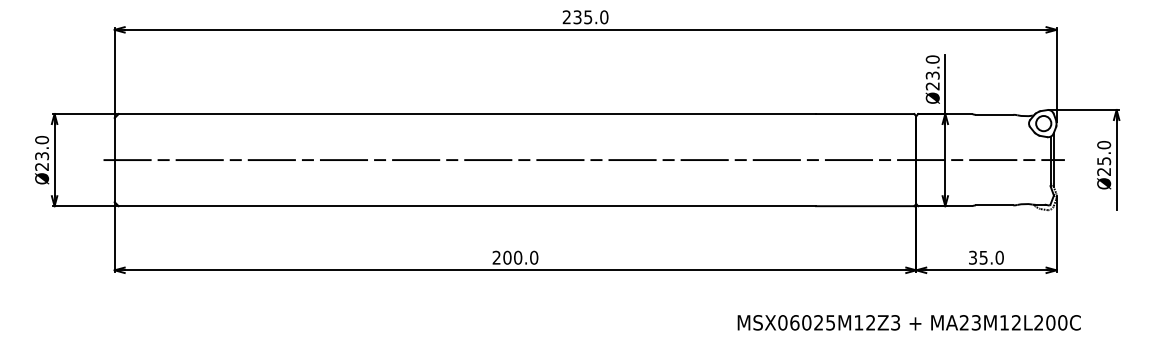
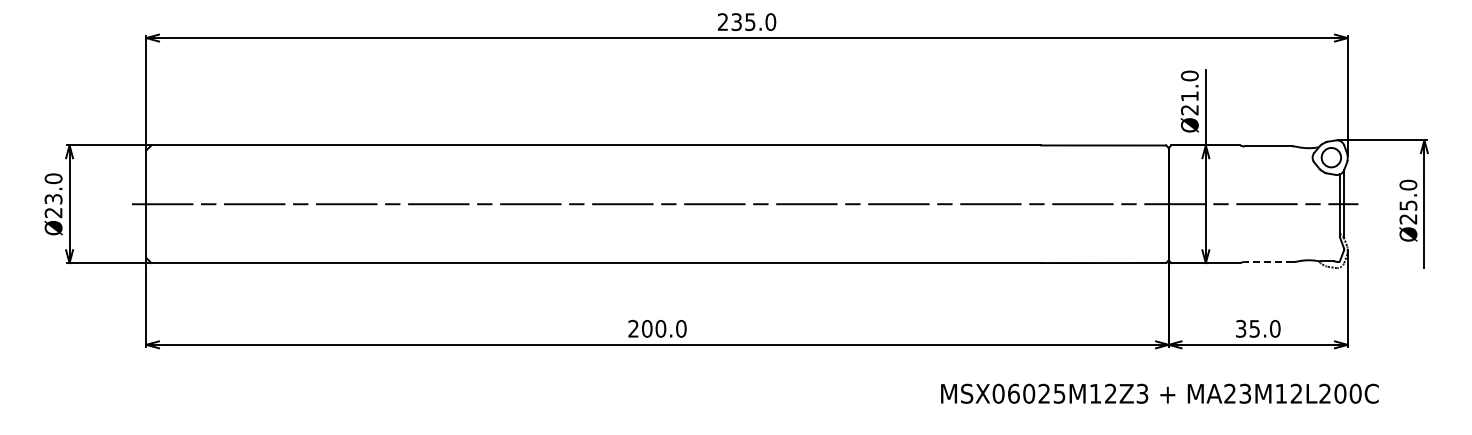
text: (932, 75) -> (1189, 96), Ø23.0 -> Ø21.0
line: (994, 205) -> (1268, 262), solid -> dashed
text: (908, 322) -> (1159, 393), moved

